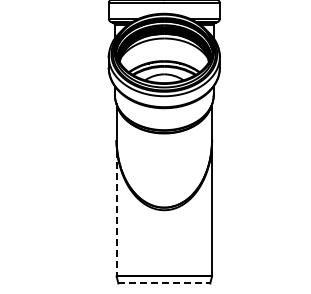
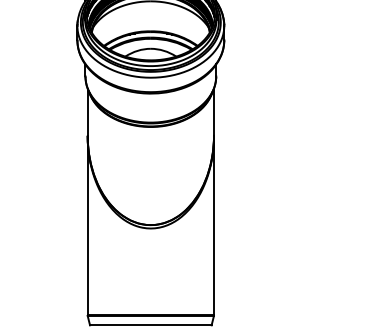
line: (116, 208) -> (87, 226), dashed -> solid
line: (164, 283) -> (151, 325), dashed -> solid

